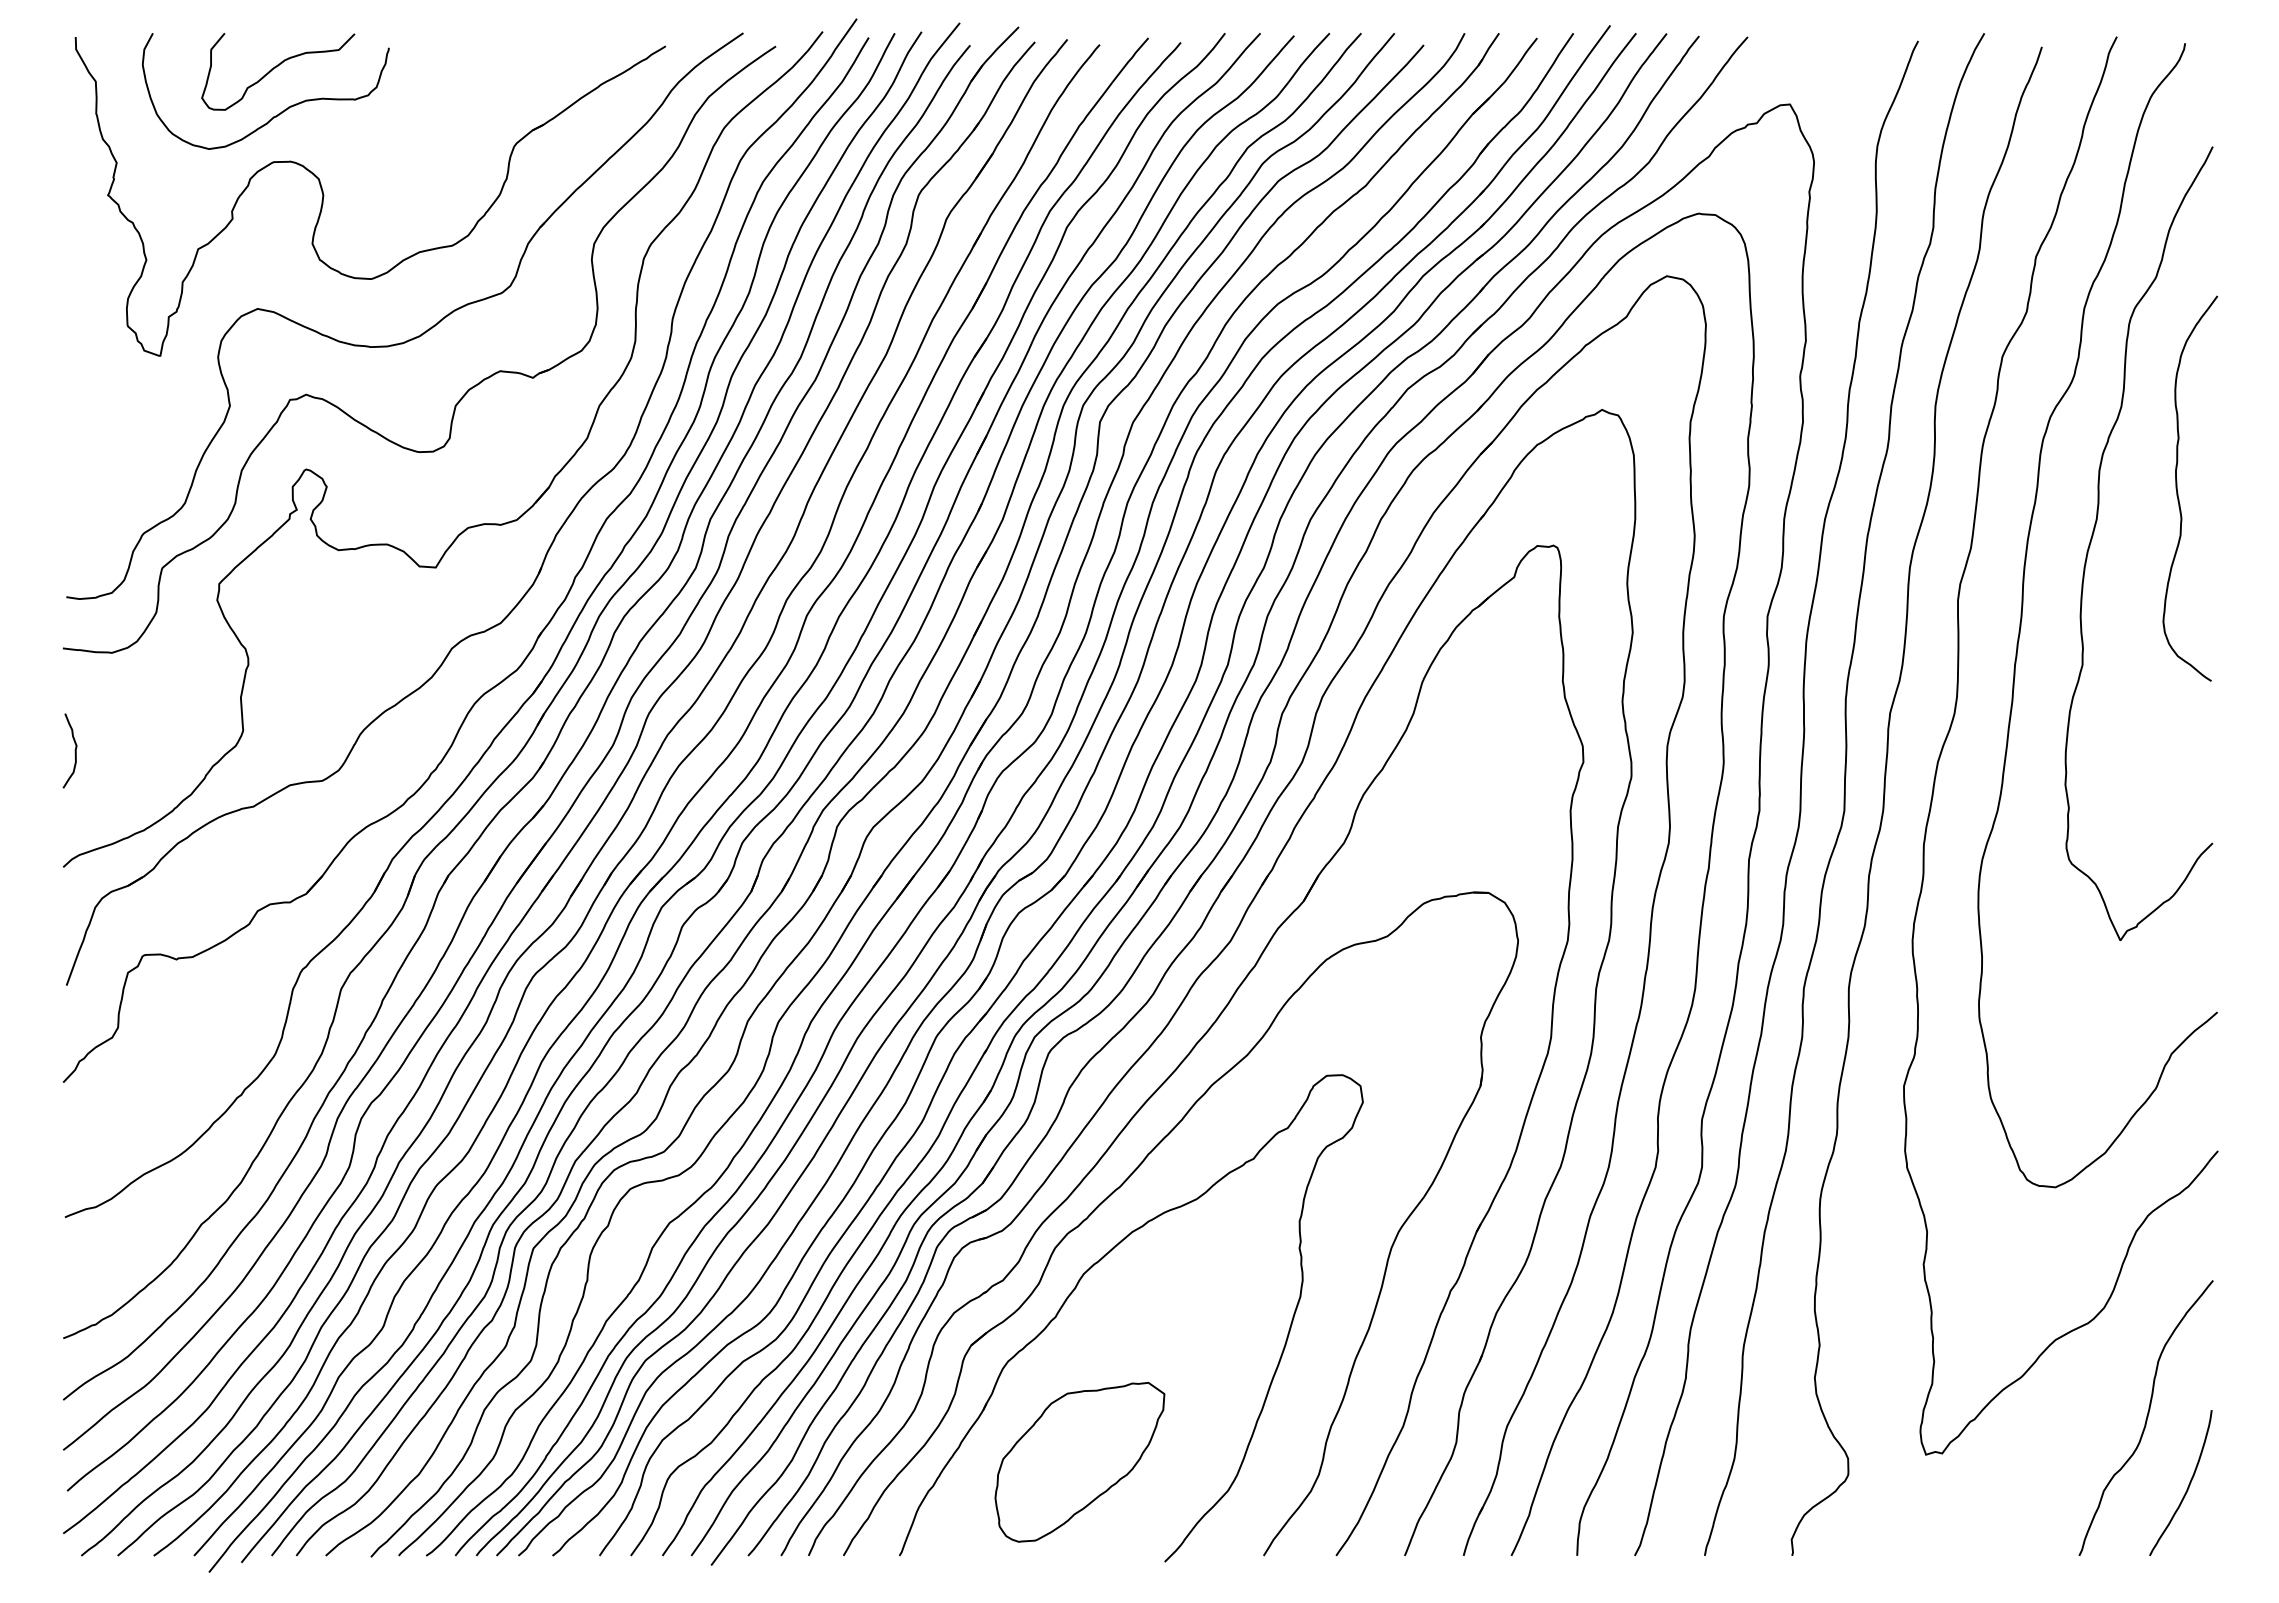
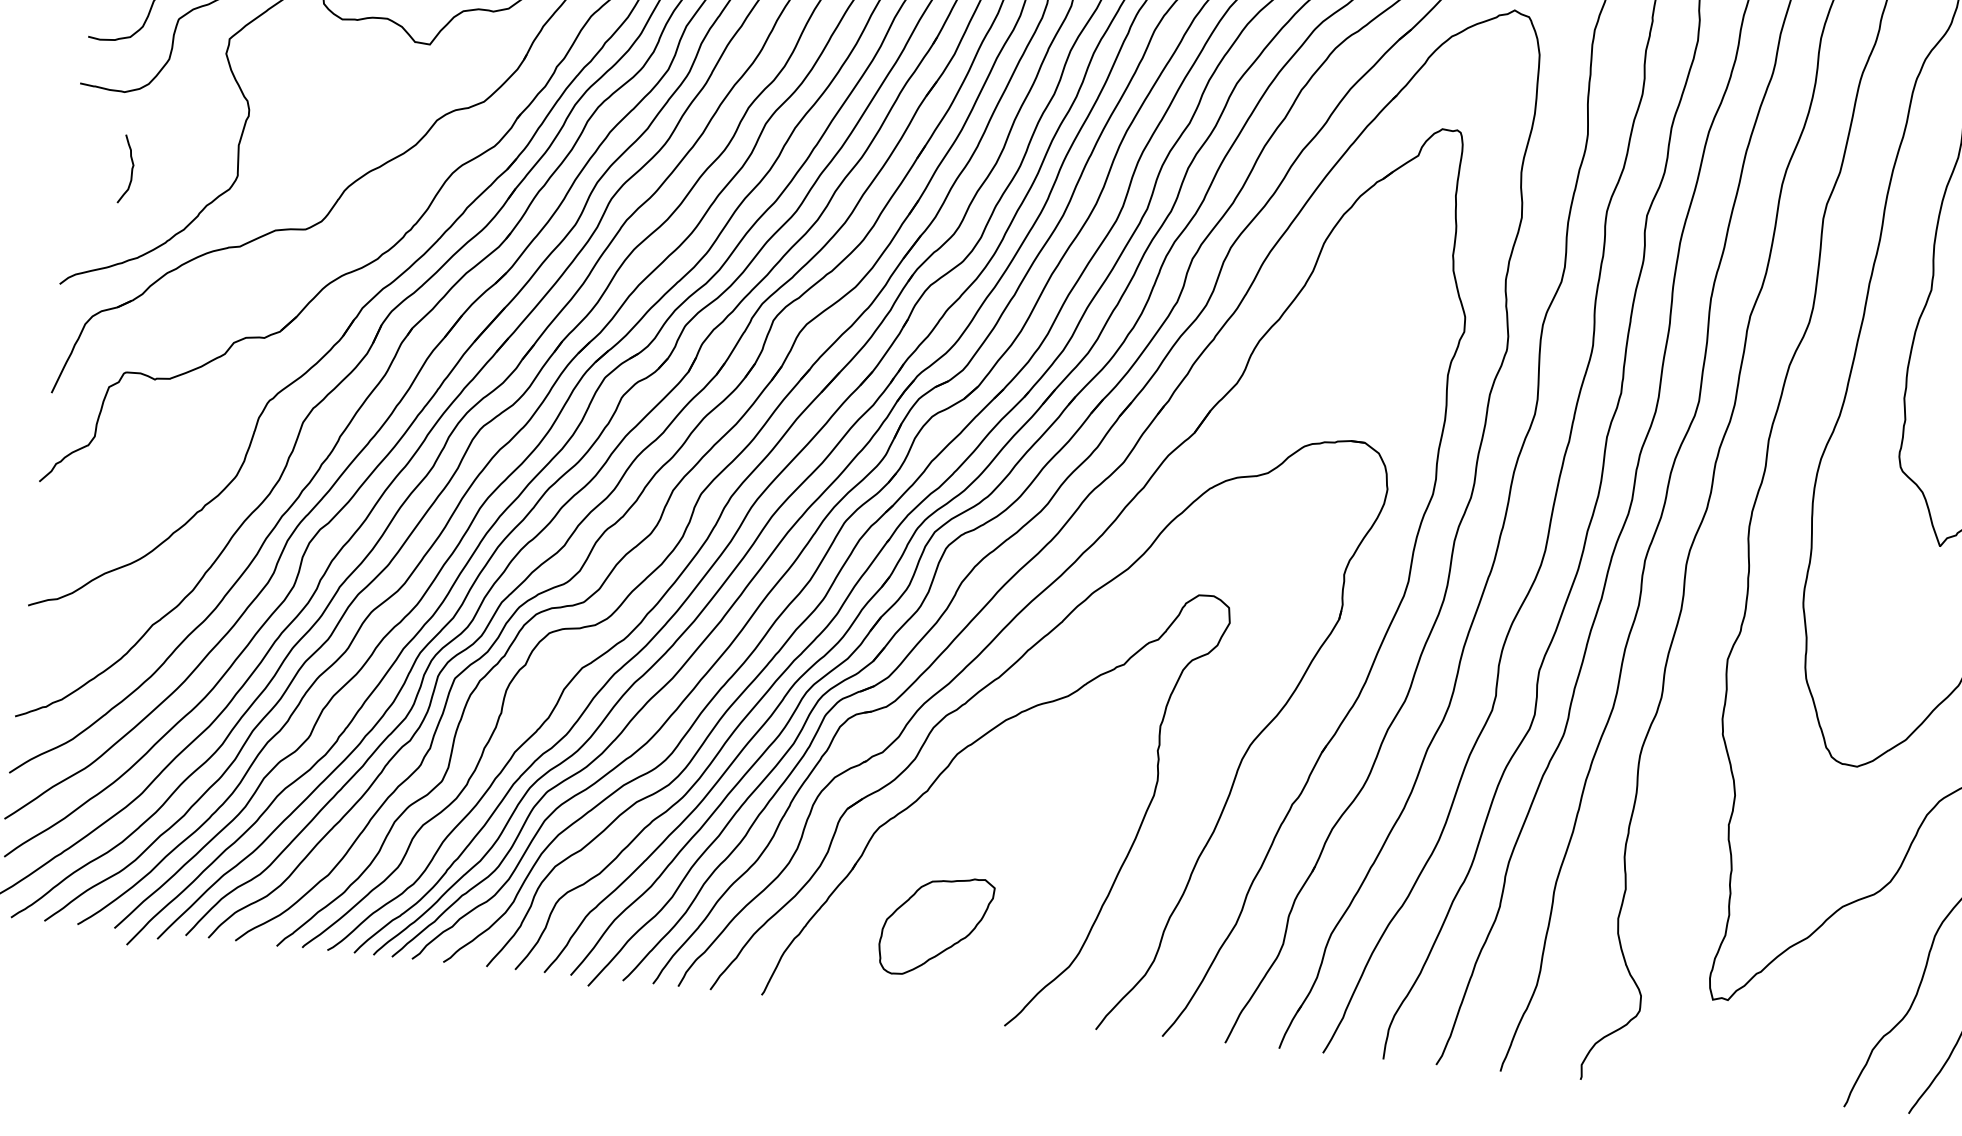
curve: (74, 750) -> (131, 169), moved
part: (1079, 1462) -> (935, 926), size x0.7

